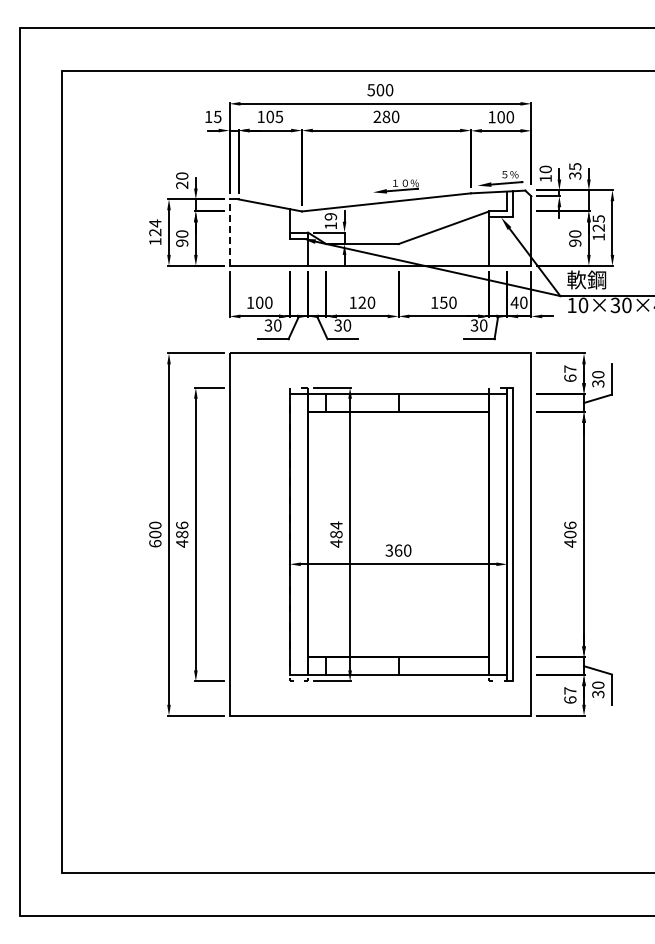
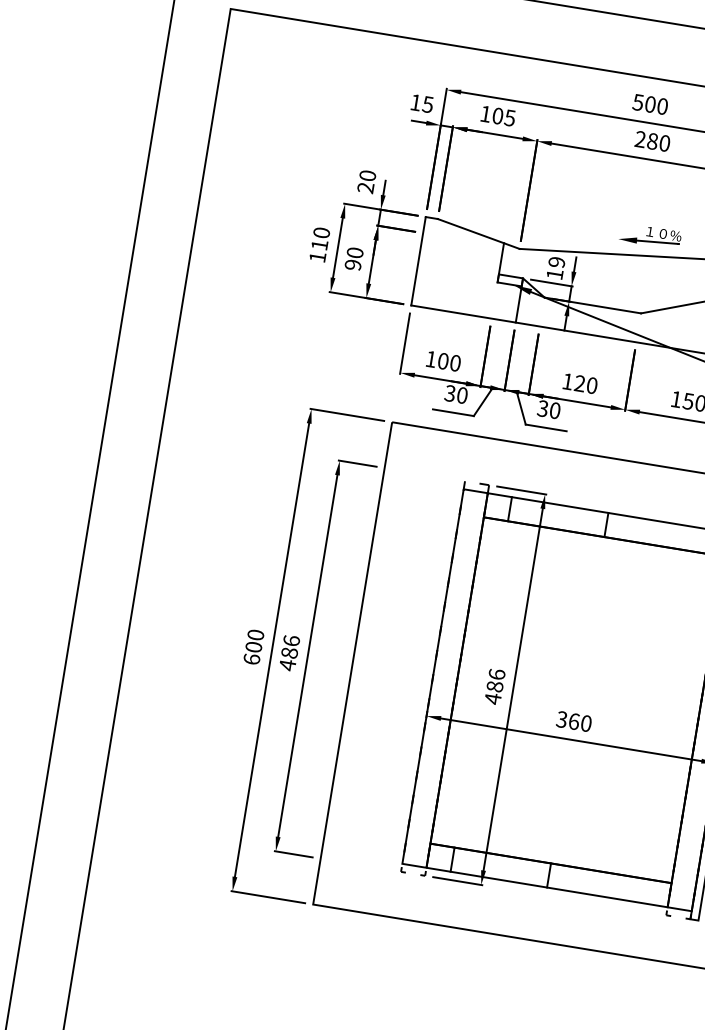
text: (155, 227) -> (321, 238), 124 -> 110
line: (229, 232) -> (418, 261), dashed -> solid
text: (336, 525) -> (497, 674), 484 -> 486

